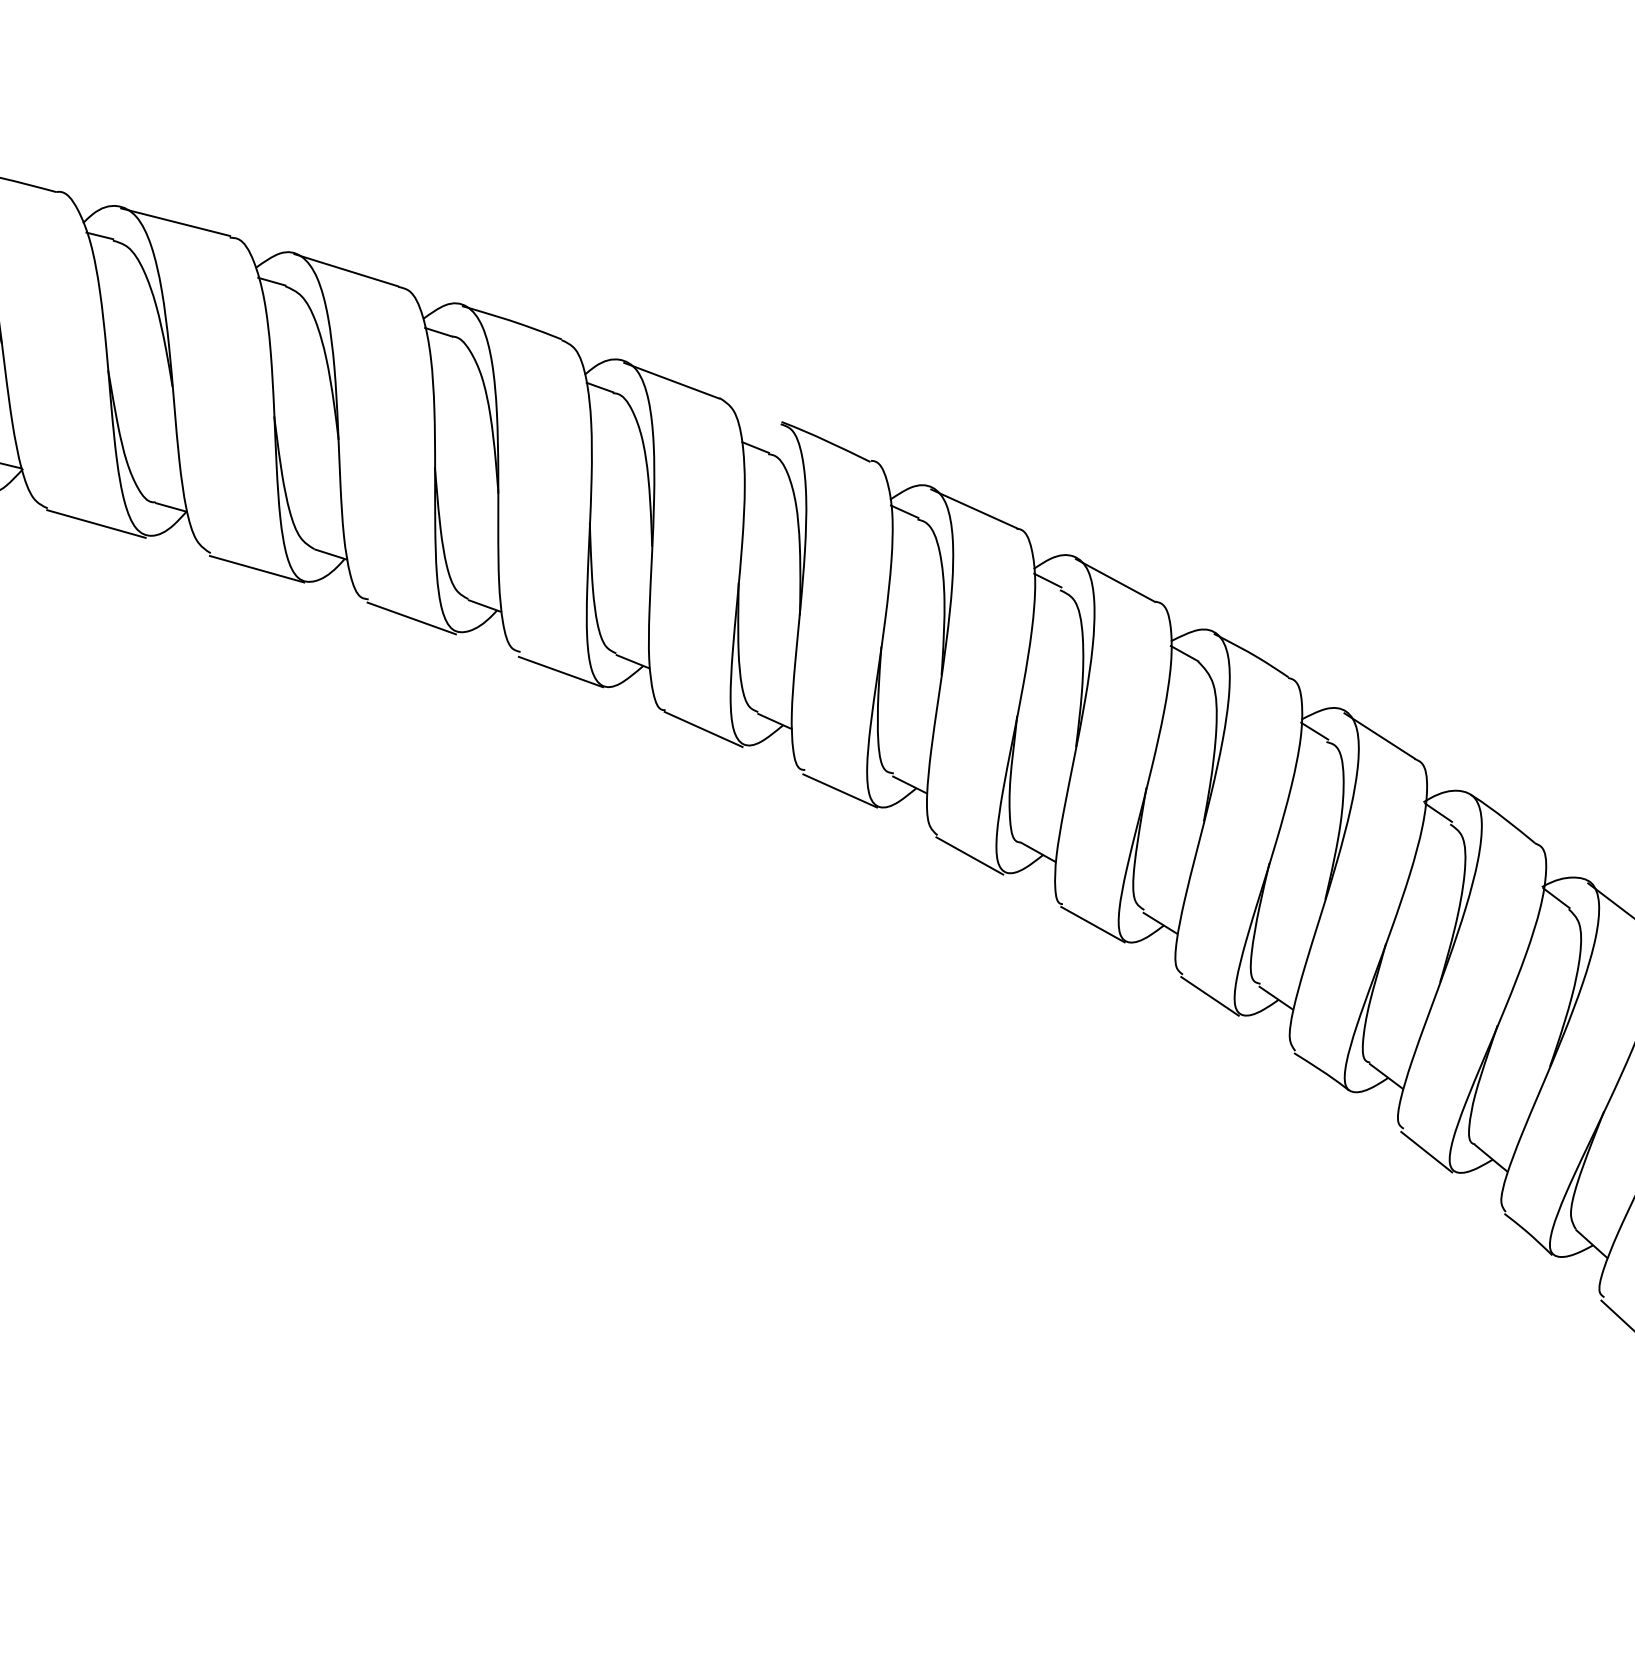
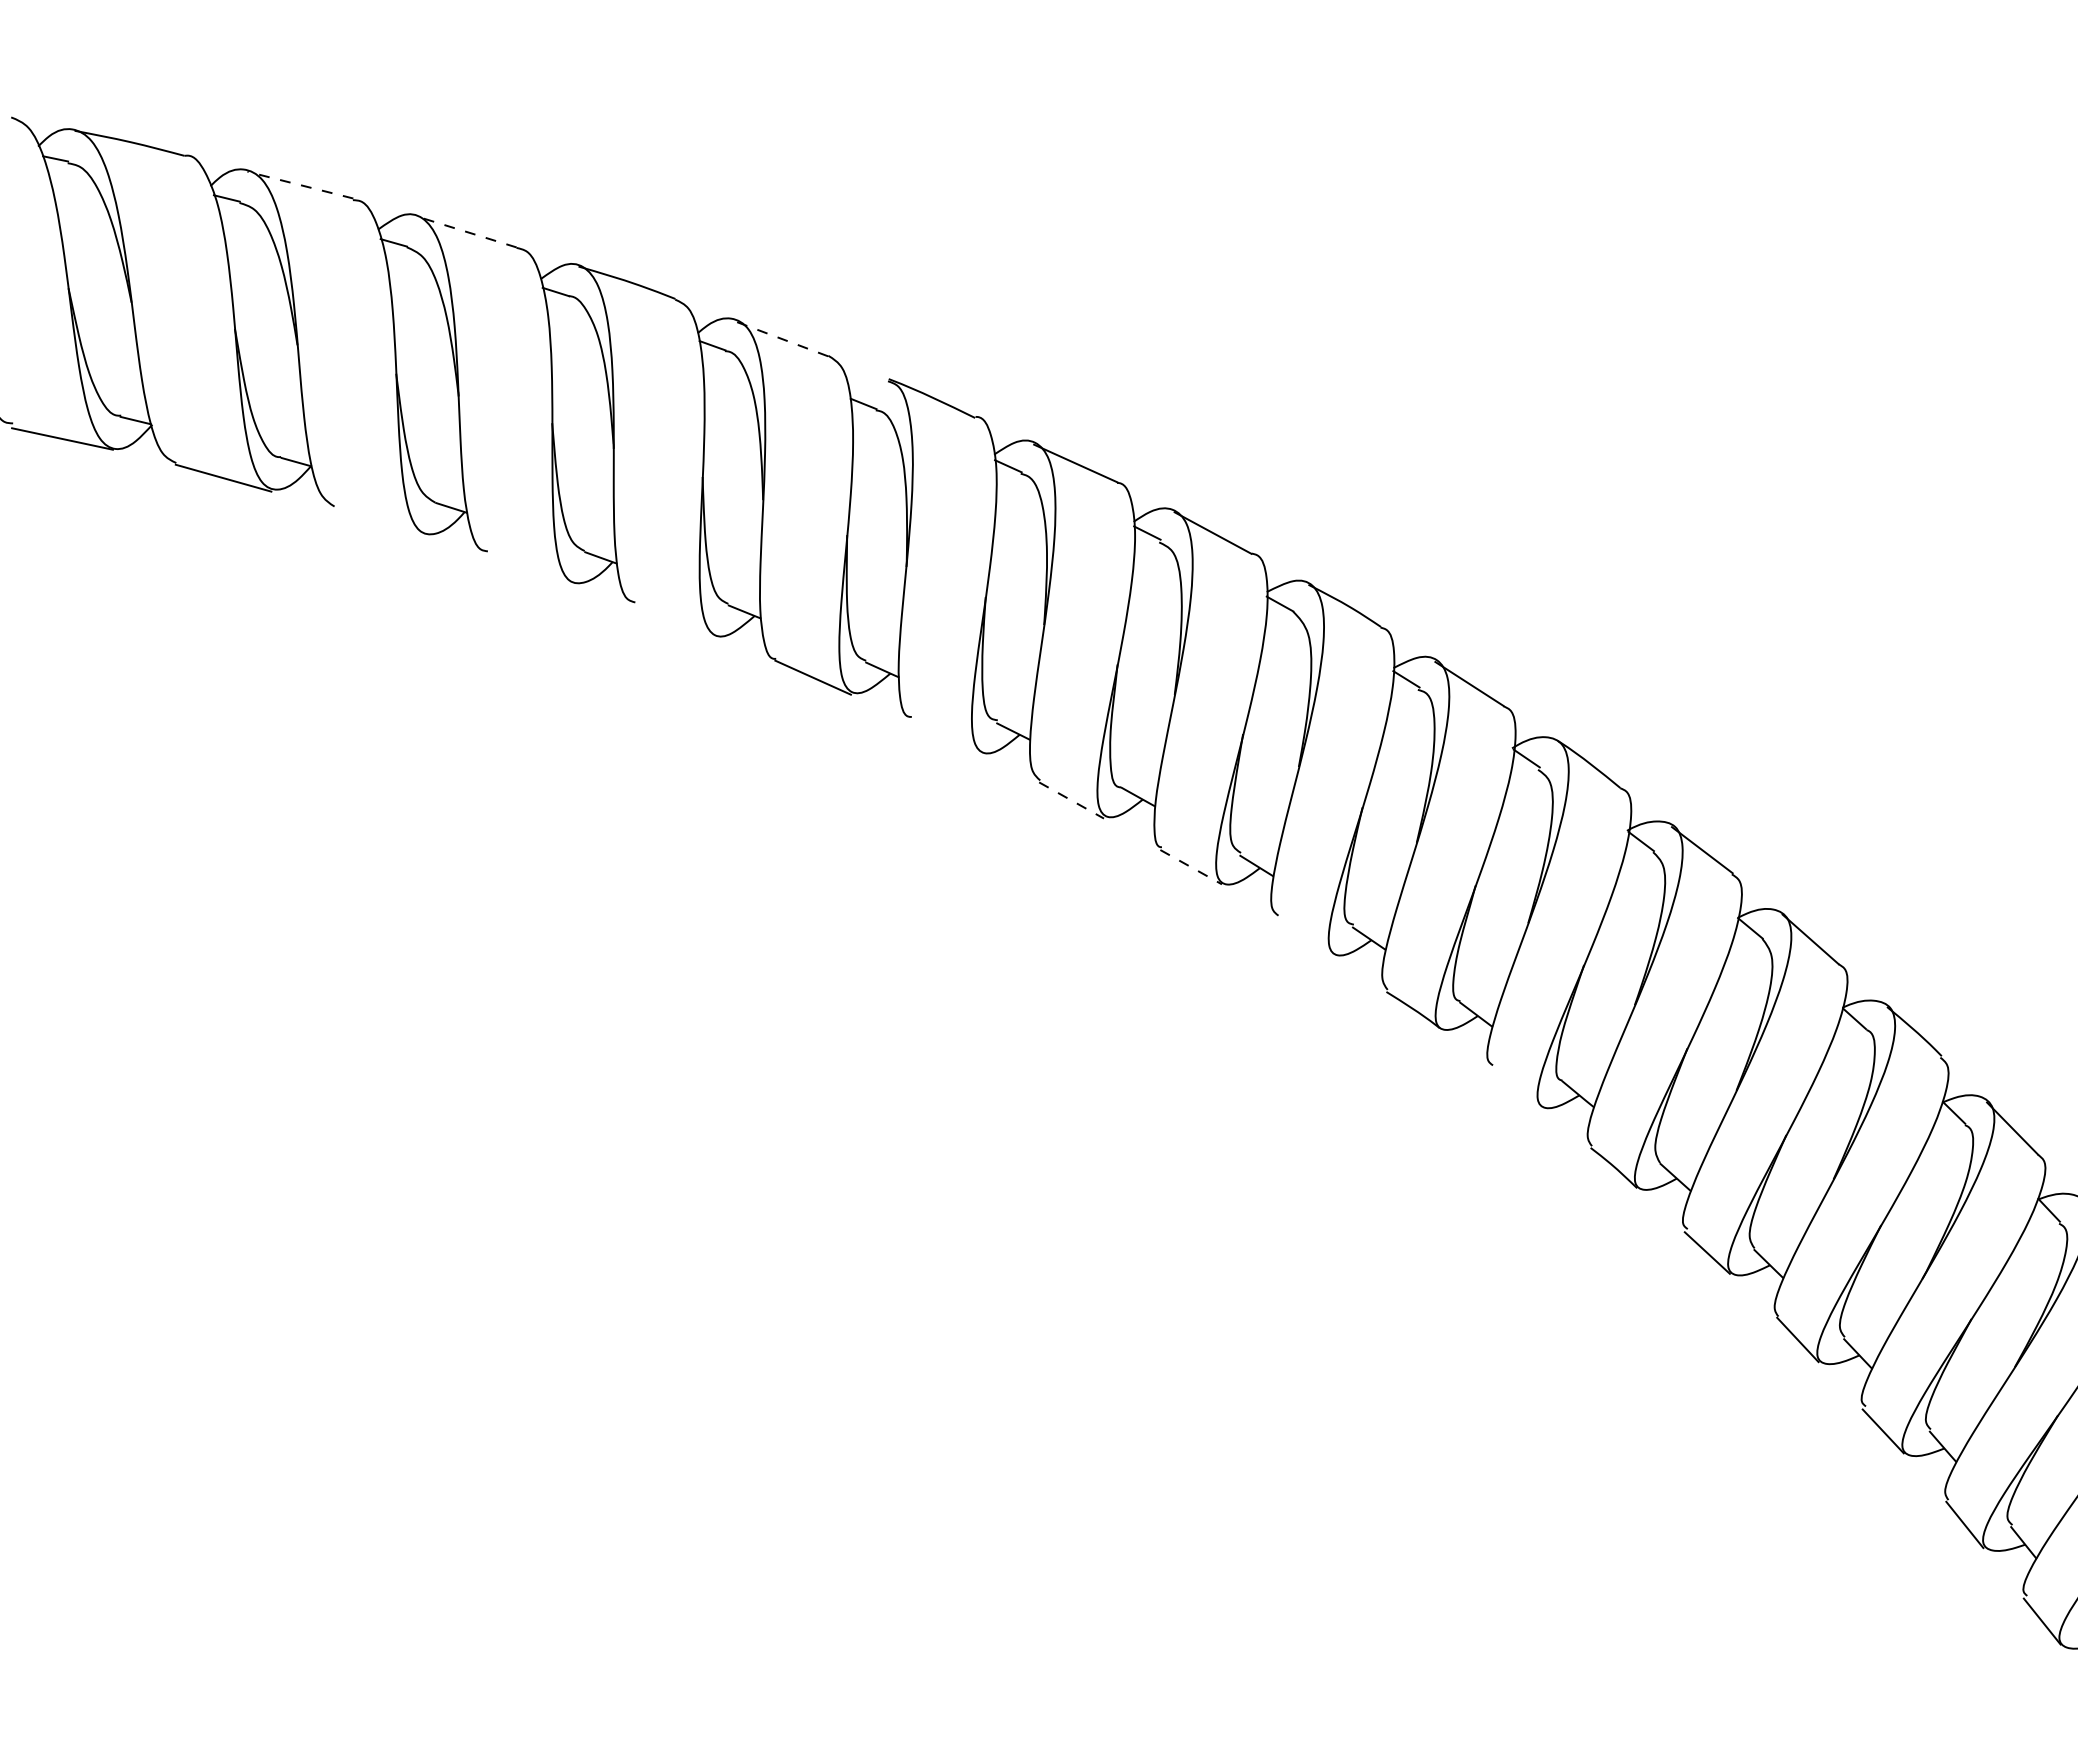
line: (175, 222) -> (300, 185), solid -> dashed
line: (346, 269) -> (466, 231), solid -> dashed
line: (671, 380) -> (781, 338), solid -> dashed
line: (257, 568) -> (379, 521), removed
line: (411, 618) -> (529, 569), removed
line: (560, 671) -> (674, 621), removed
line: (839, 791) -> (945, 737), removed
line: (970, 855) -> (1072, 800), solid -> dashed
line: (1093, 924) -> (1191, 867), solid -> dashed
line: (1209, 996) -> (1304, 936), removed
line: (1425, 1151) -> (1514, 1087), removed

